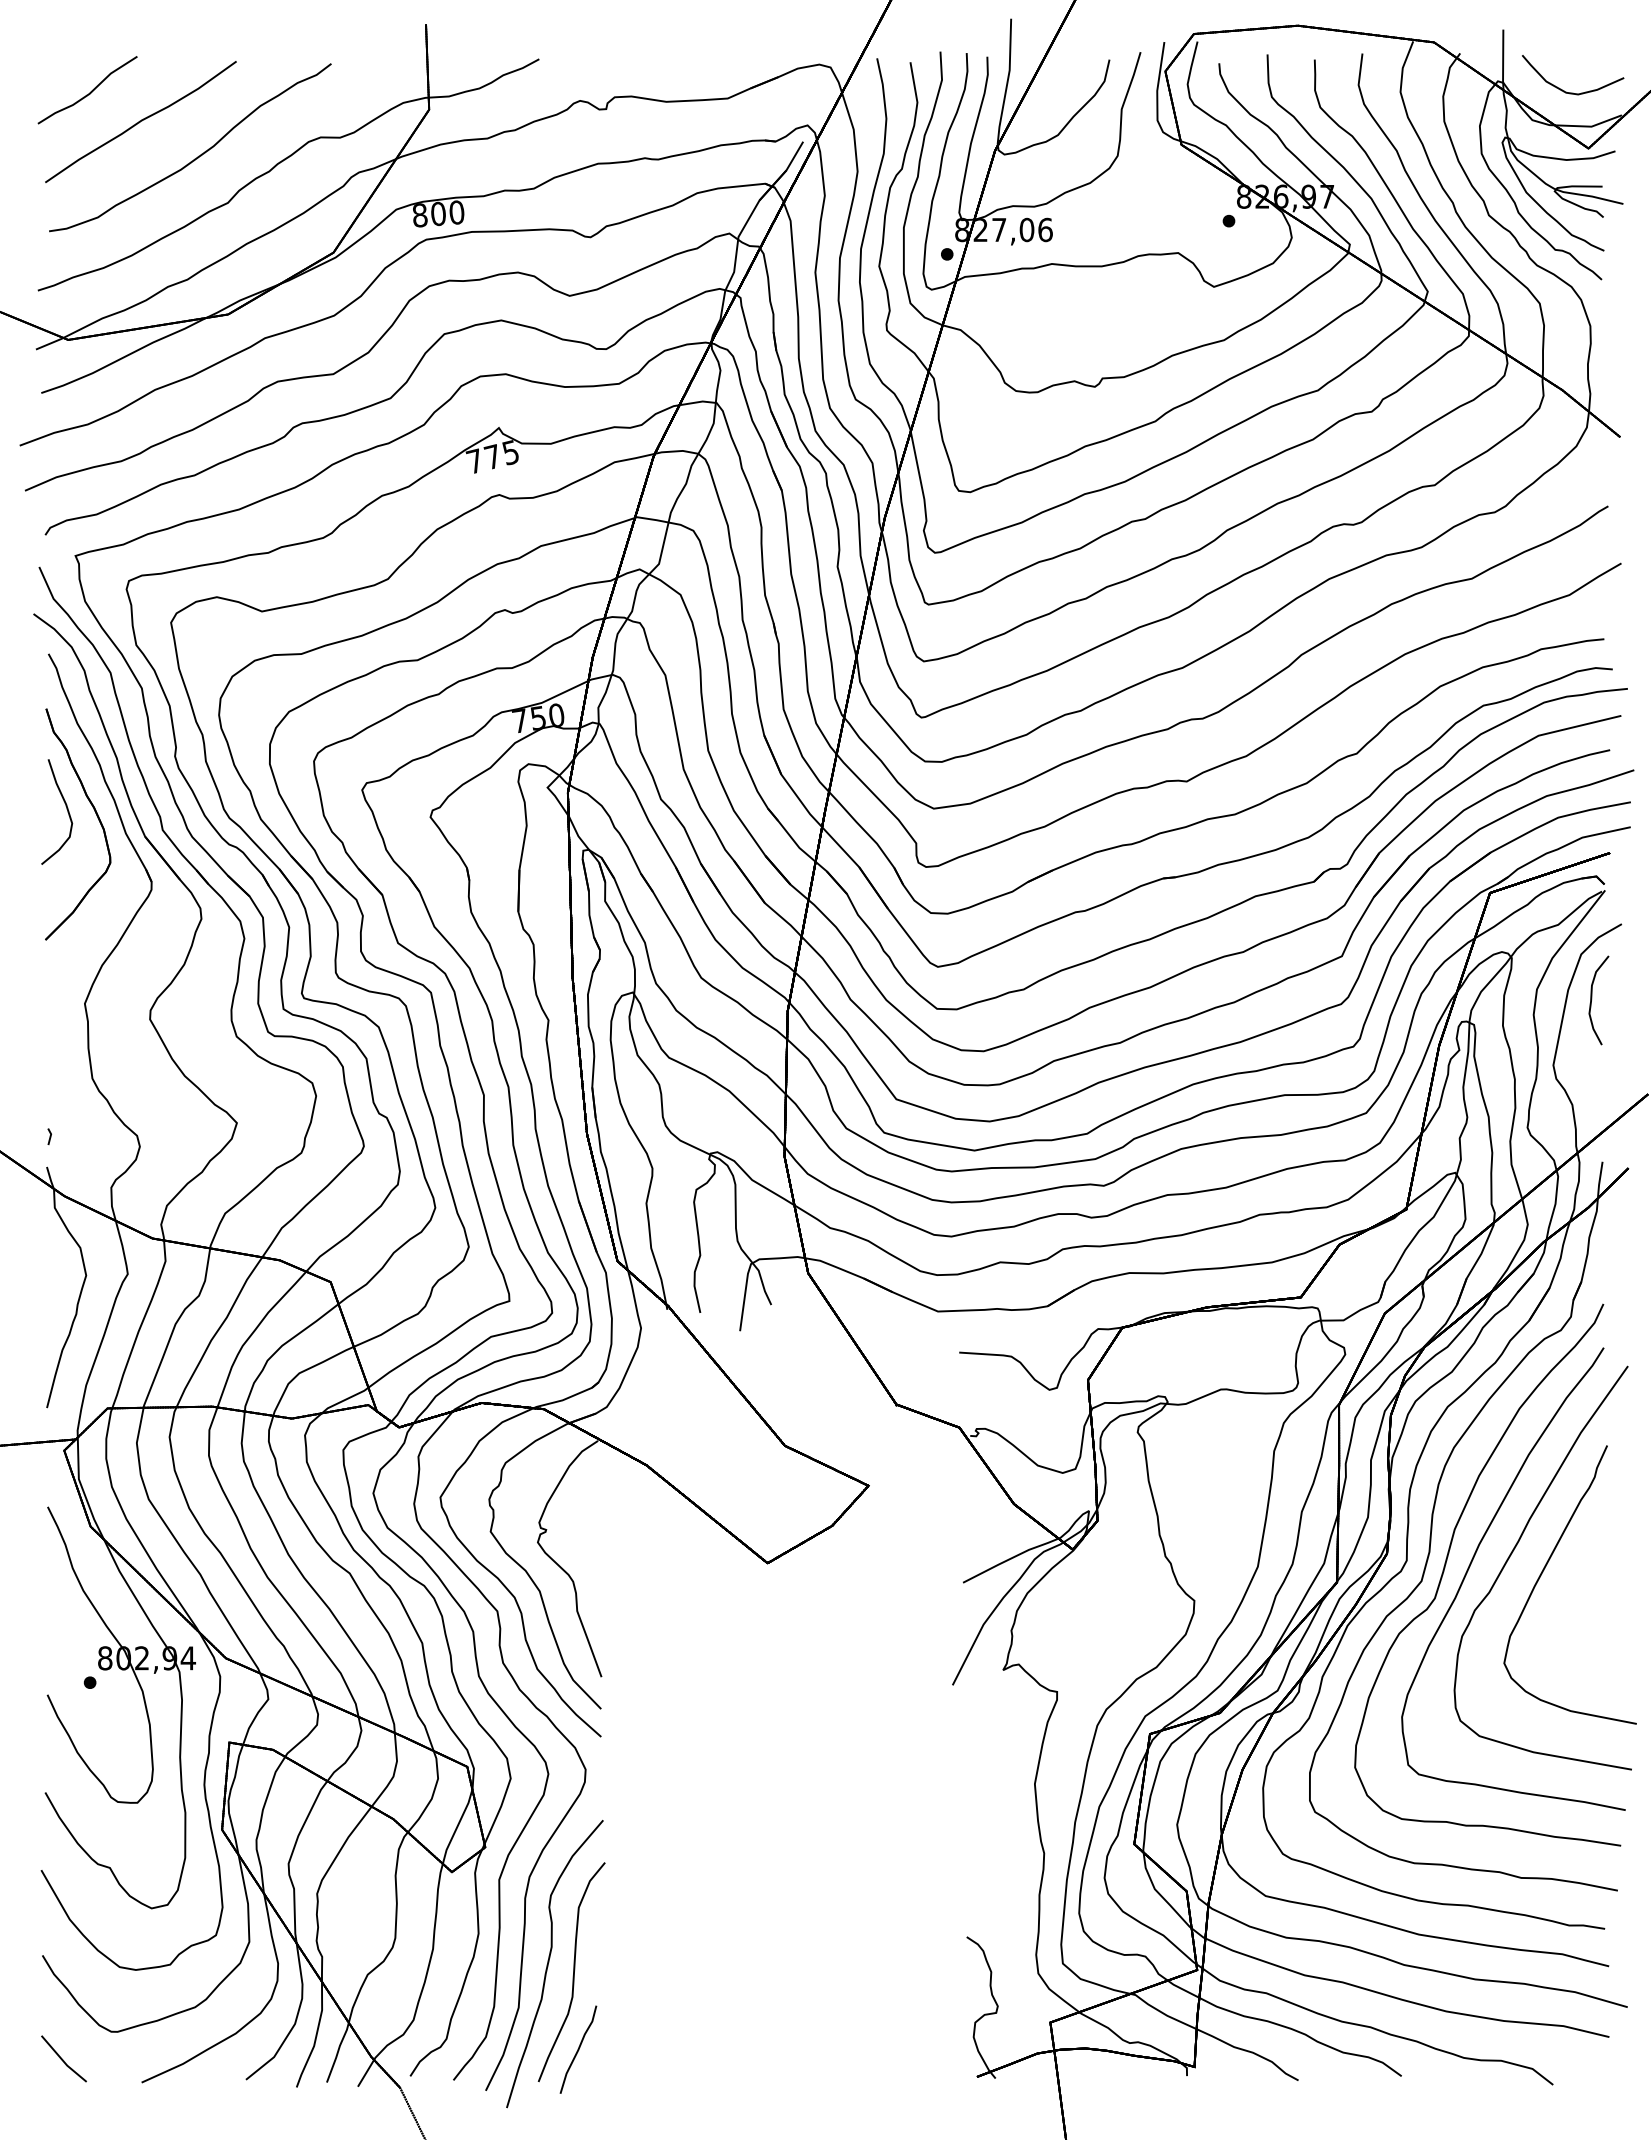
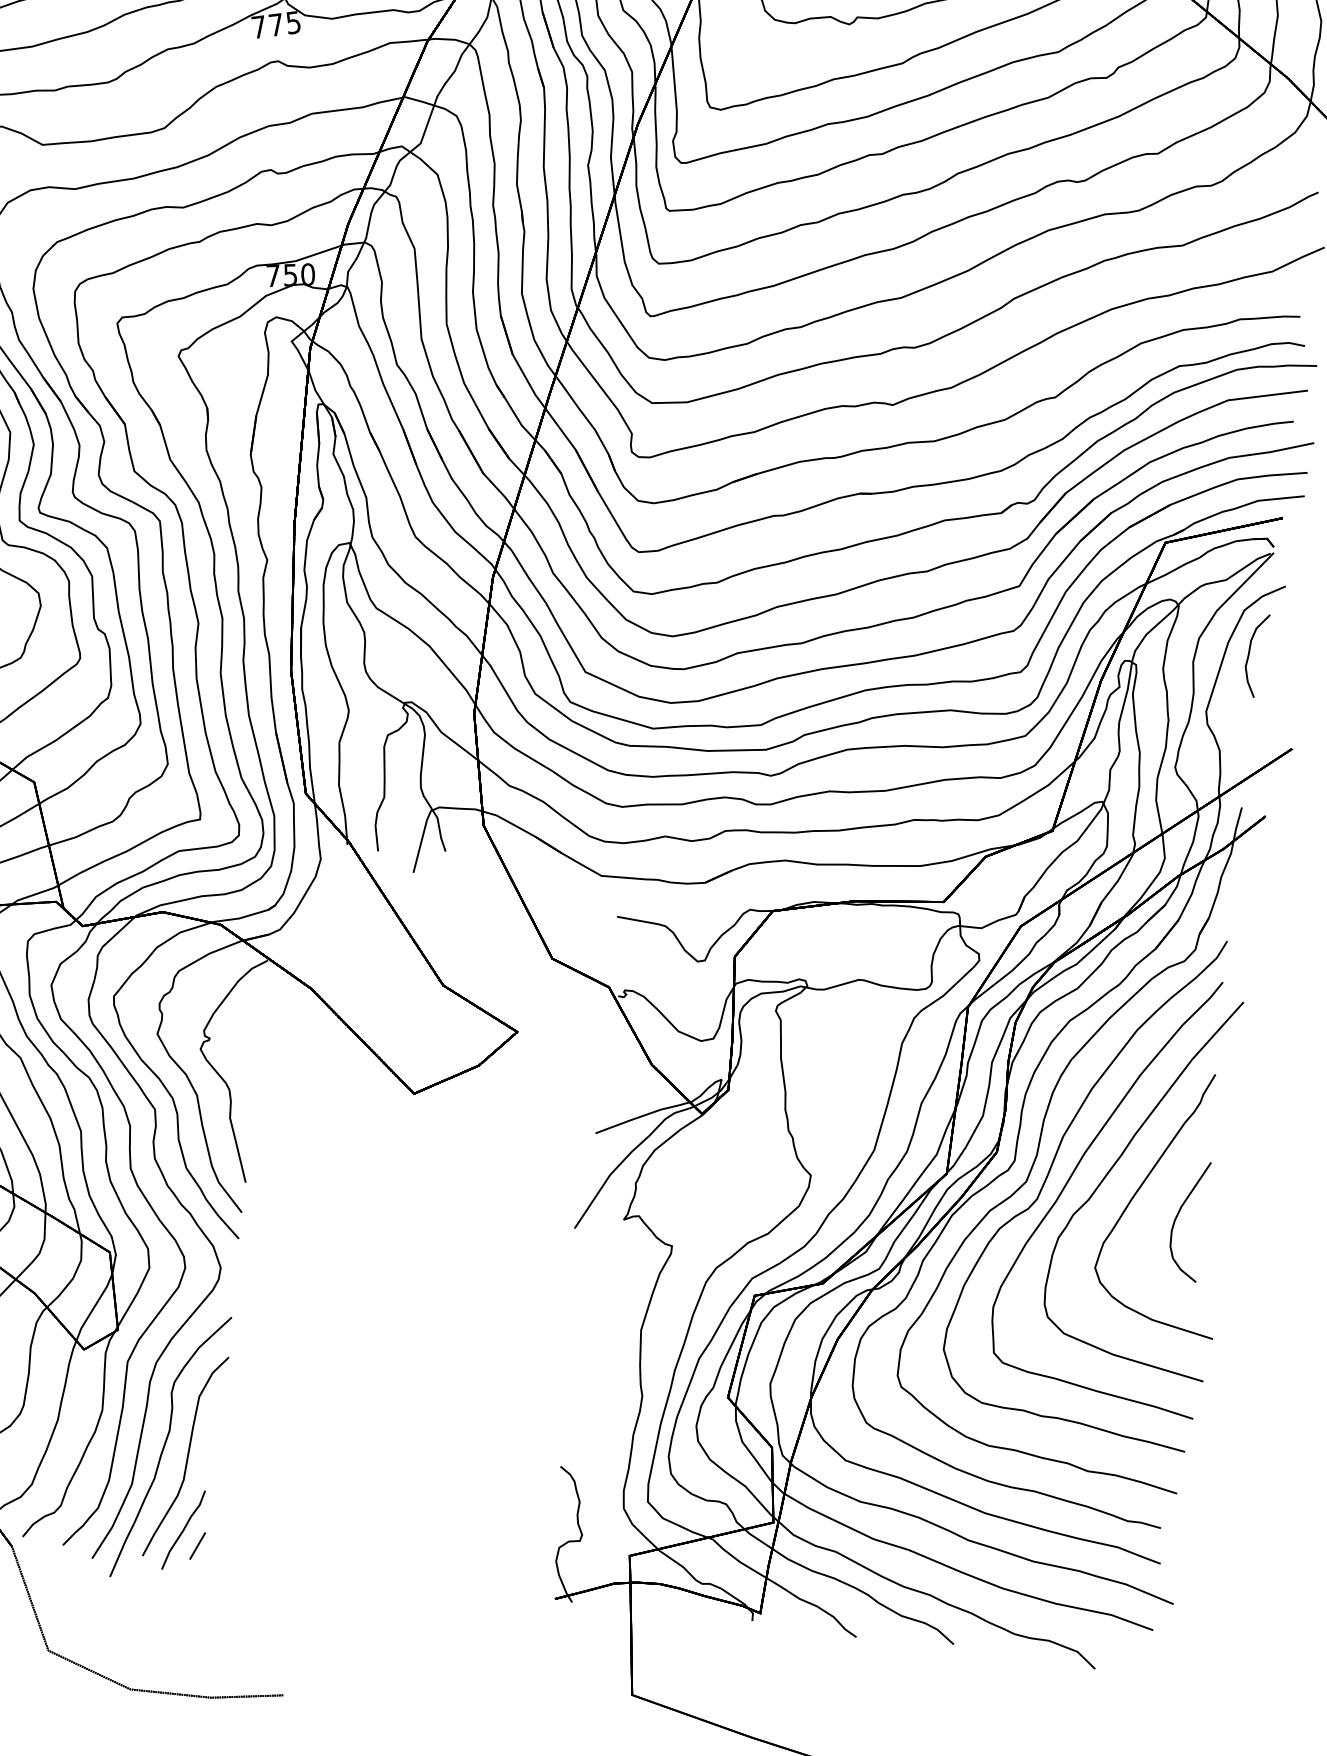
part: (1585, 1598) -> (1178, 1215), added
line: (595, 2064) -> (197, 1545), added

